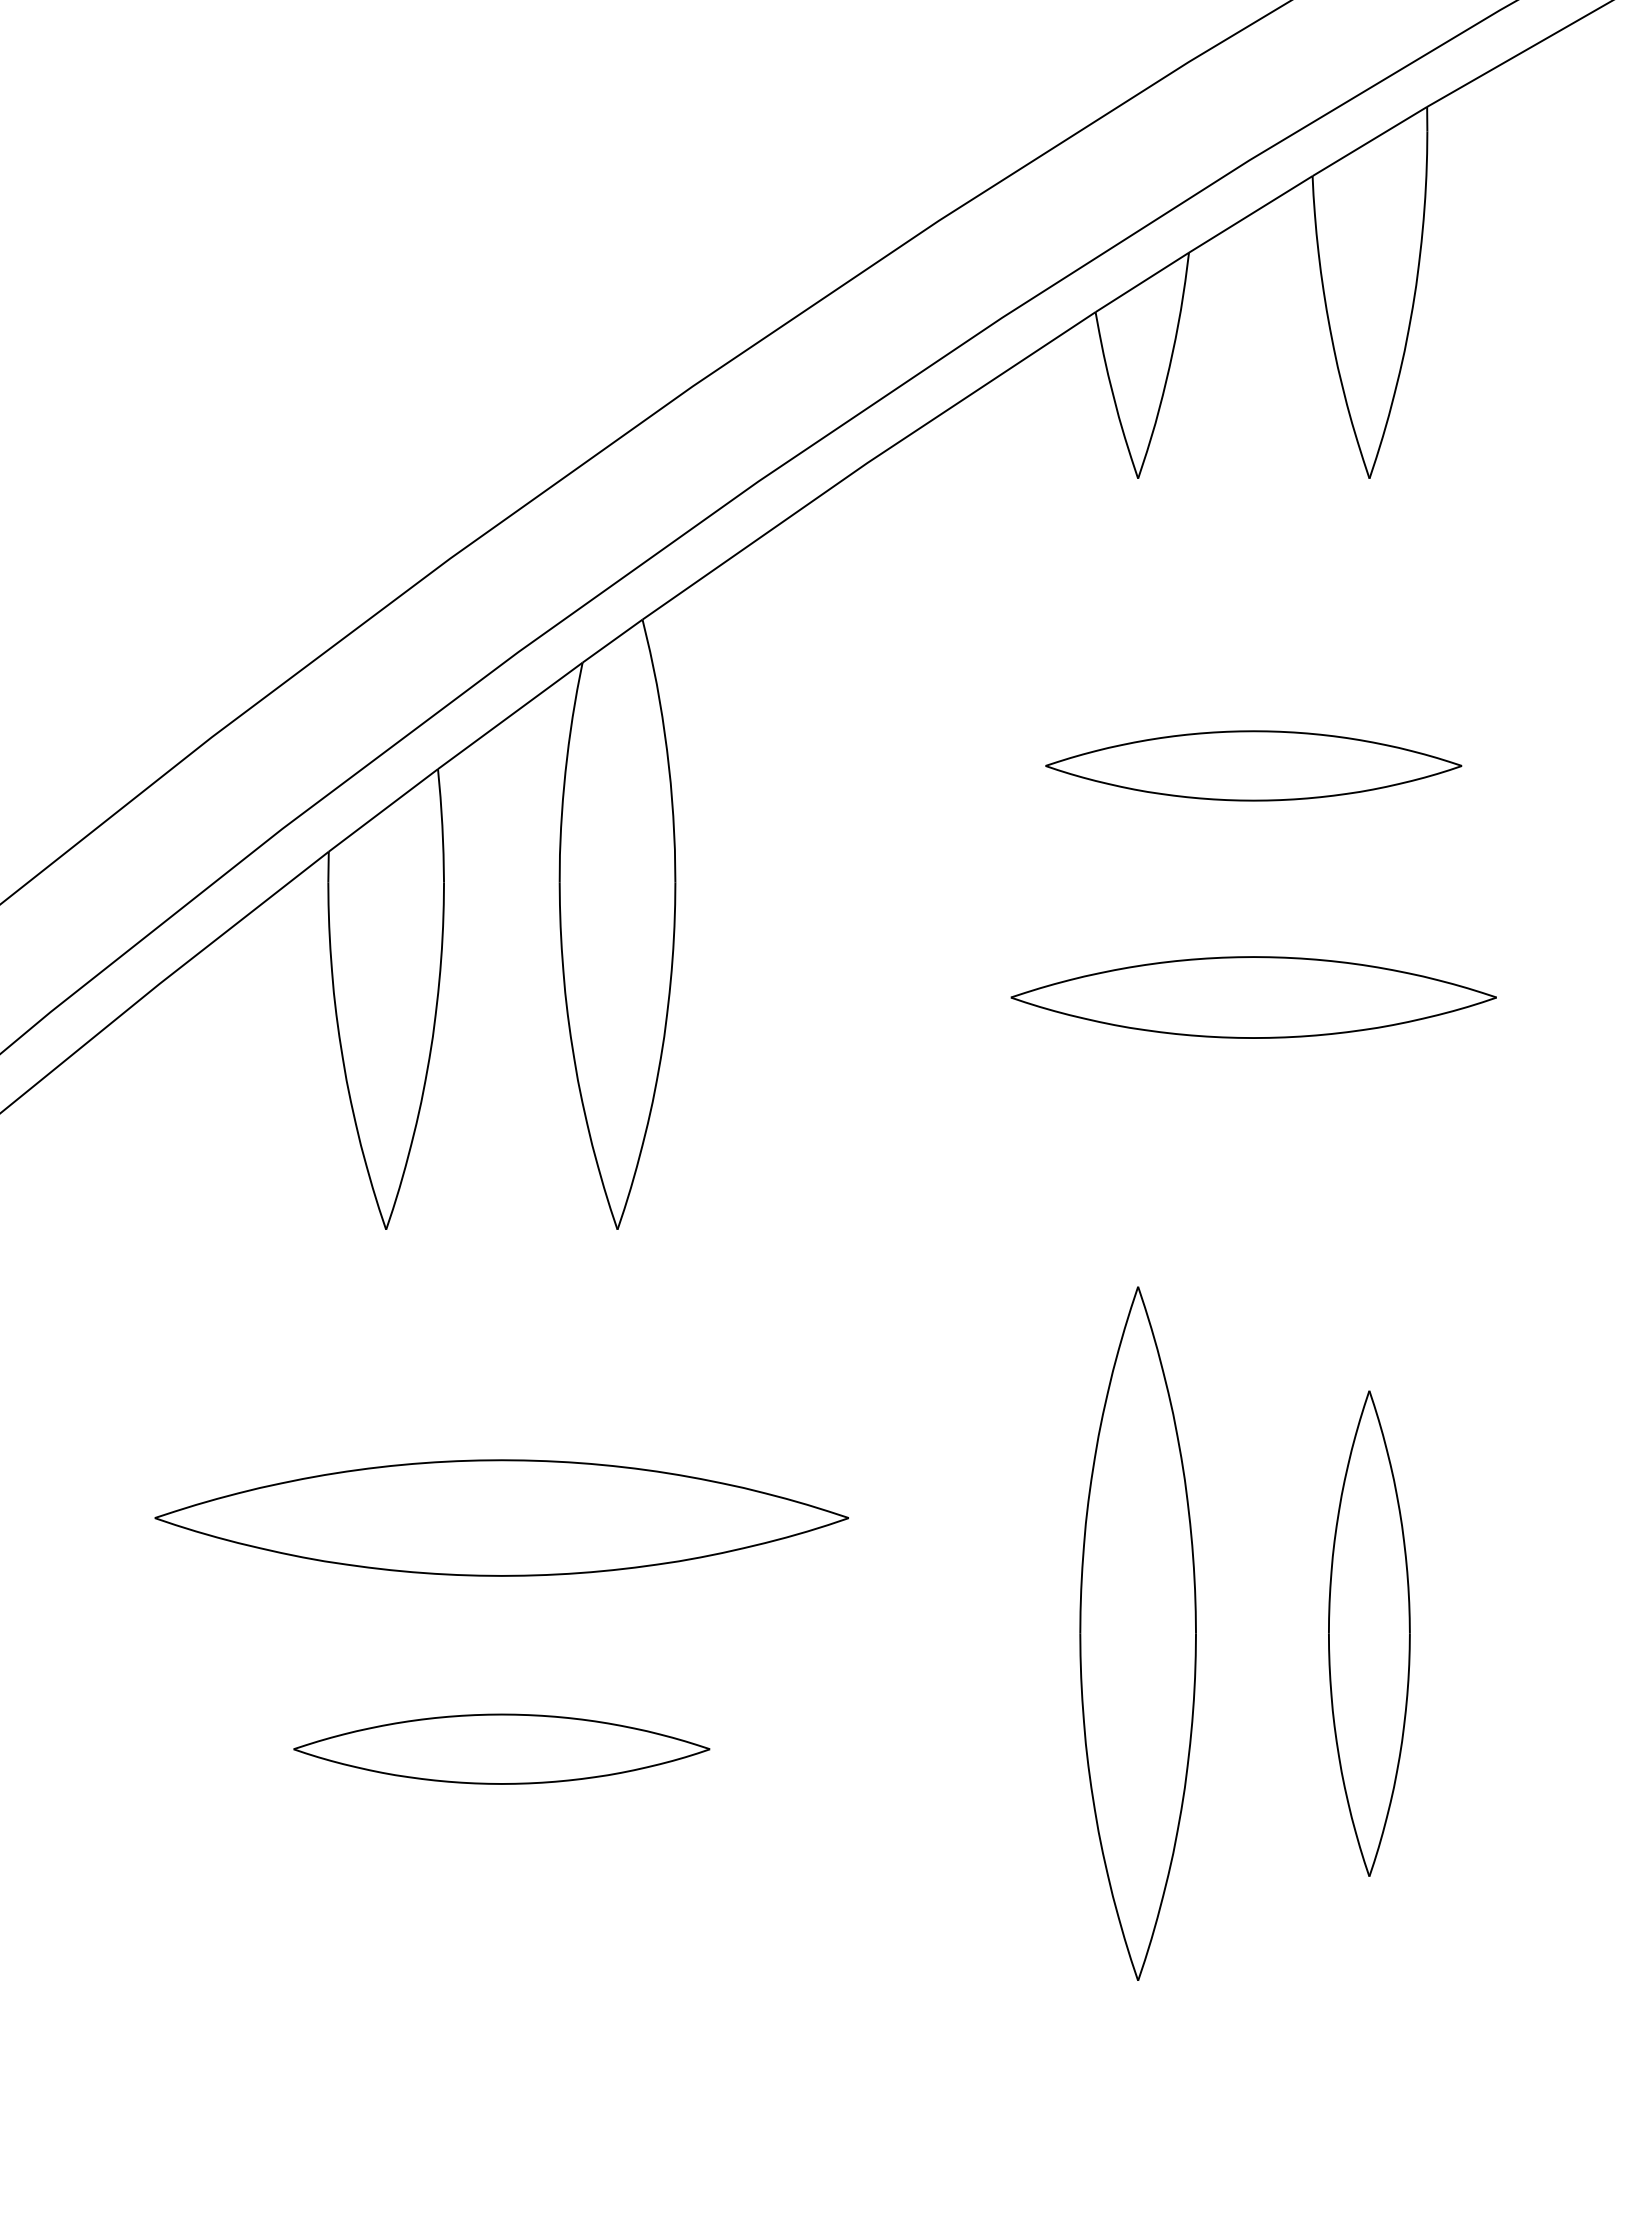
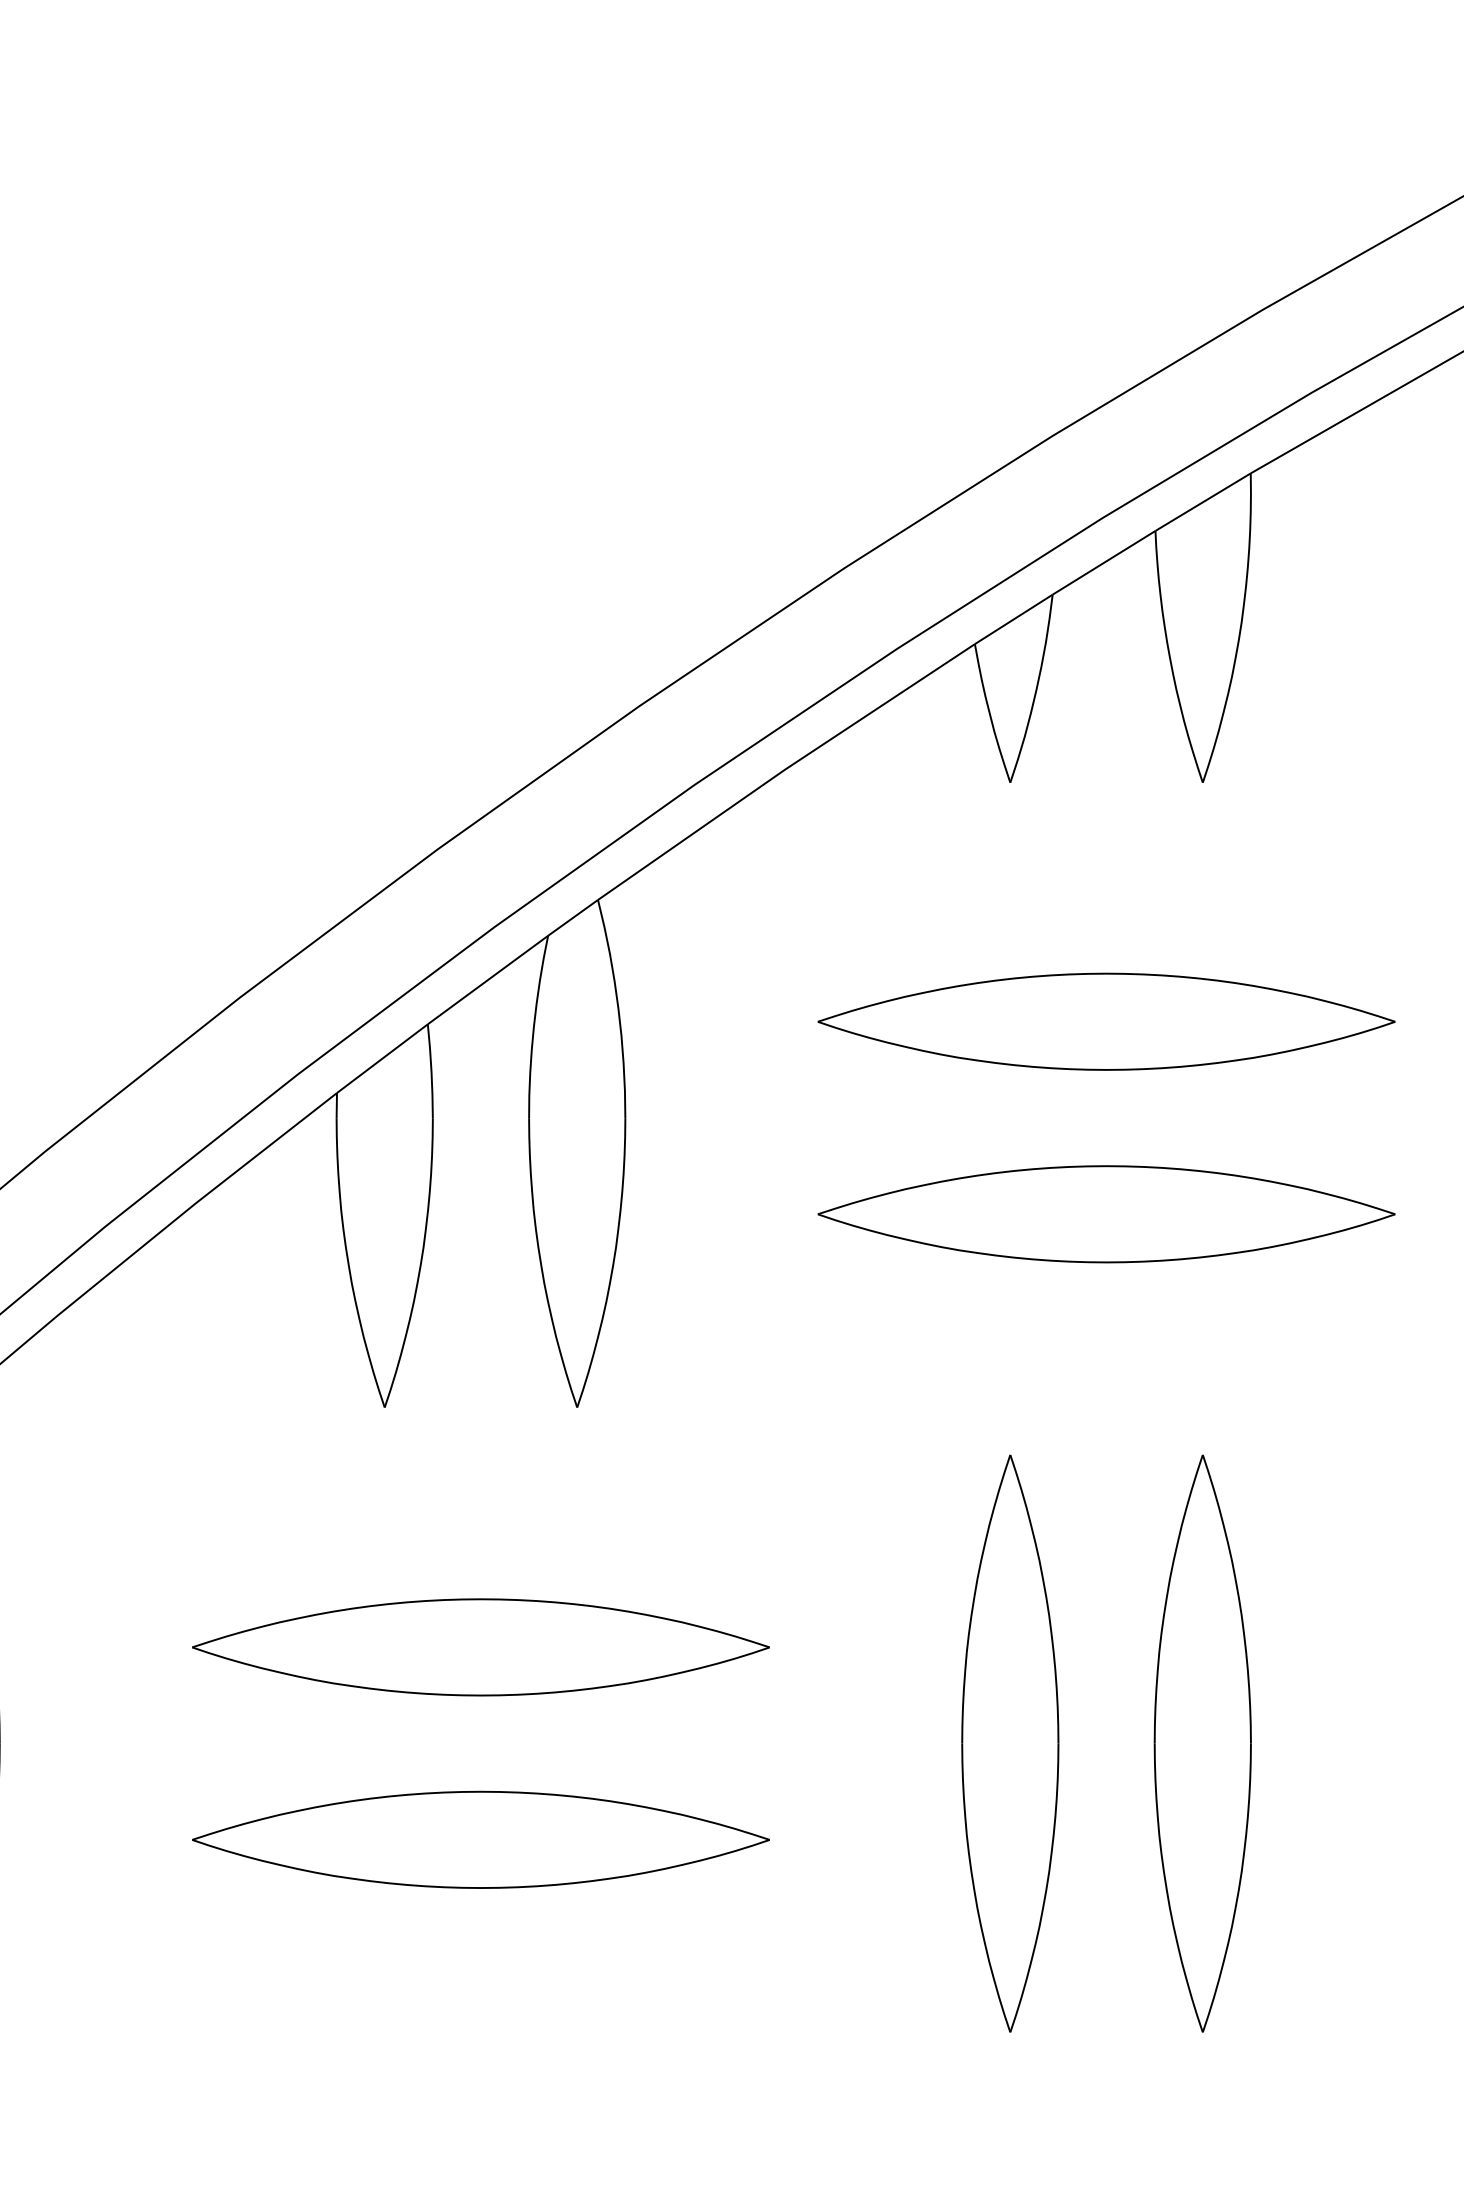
part: (1253, 765) -> (1106, 1021), size x1.67
part: (1253, 997) -> (1106, 1214), size x1.43
part: (1369, 1633) -> (1202, 1743), size x1.43
part: (501, 1748) -> (480, 1839), size x1.67

